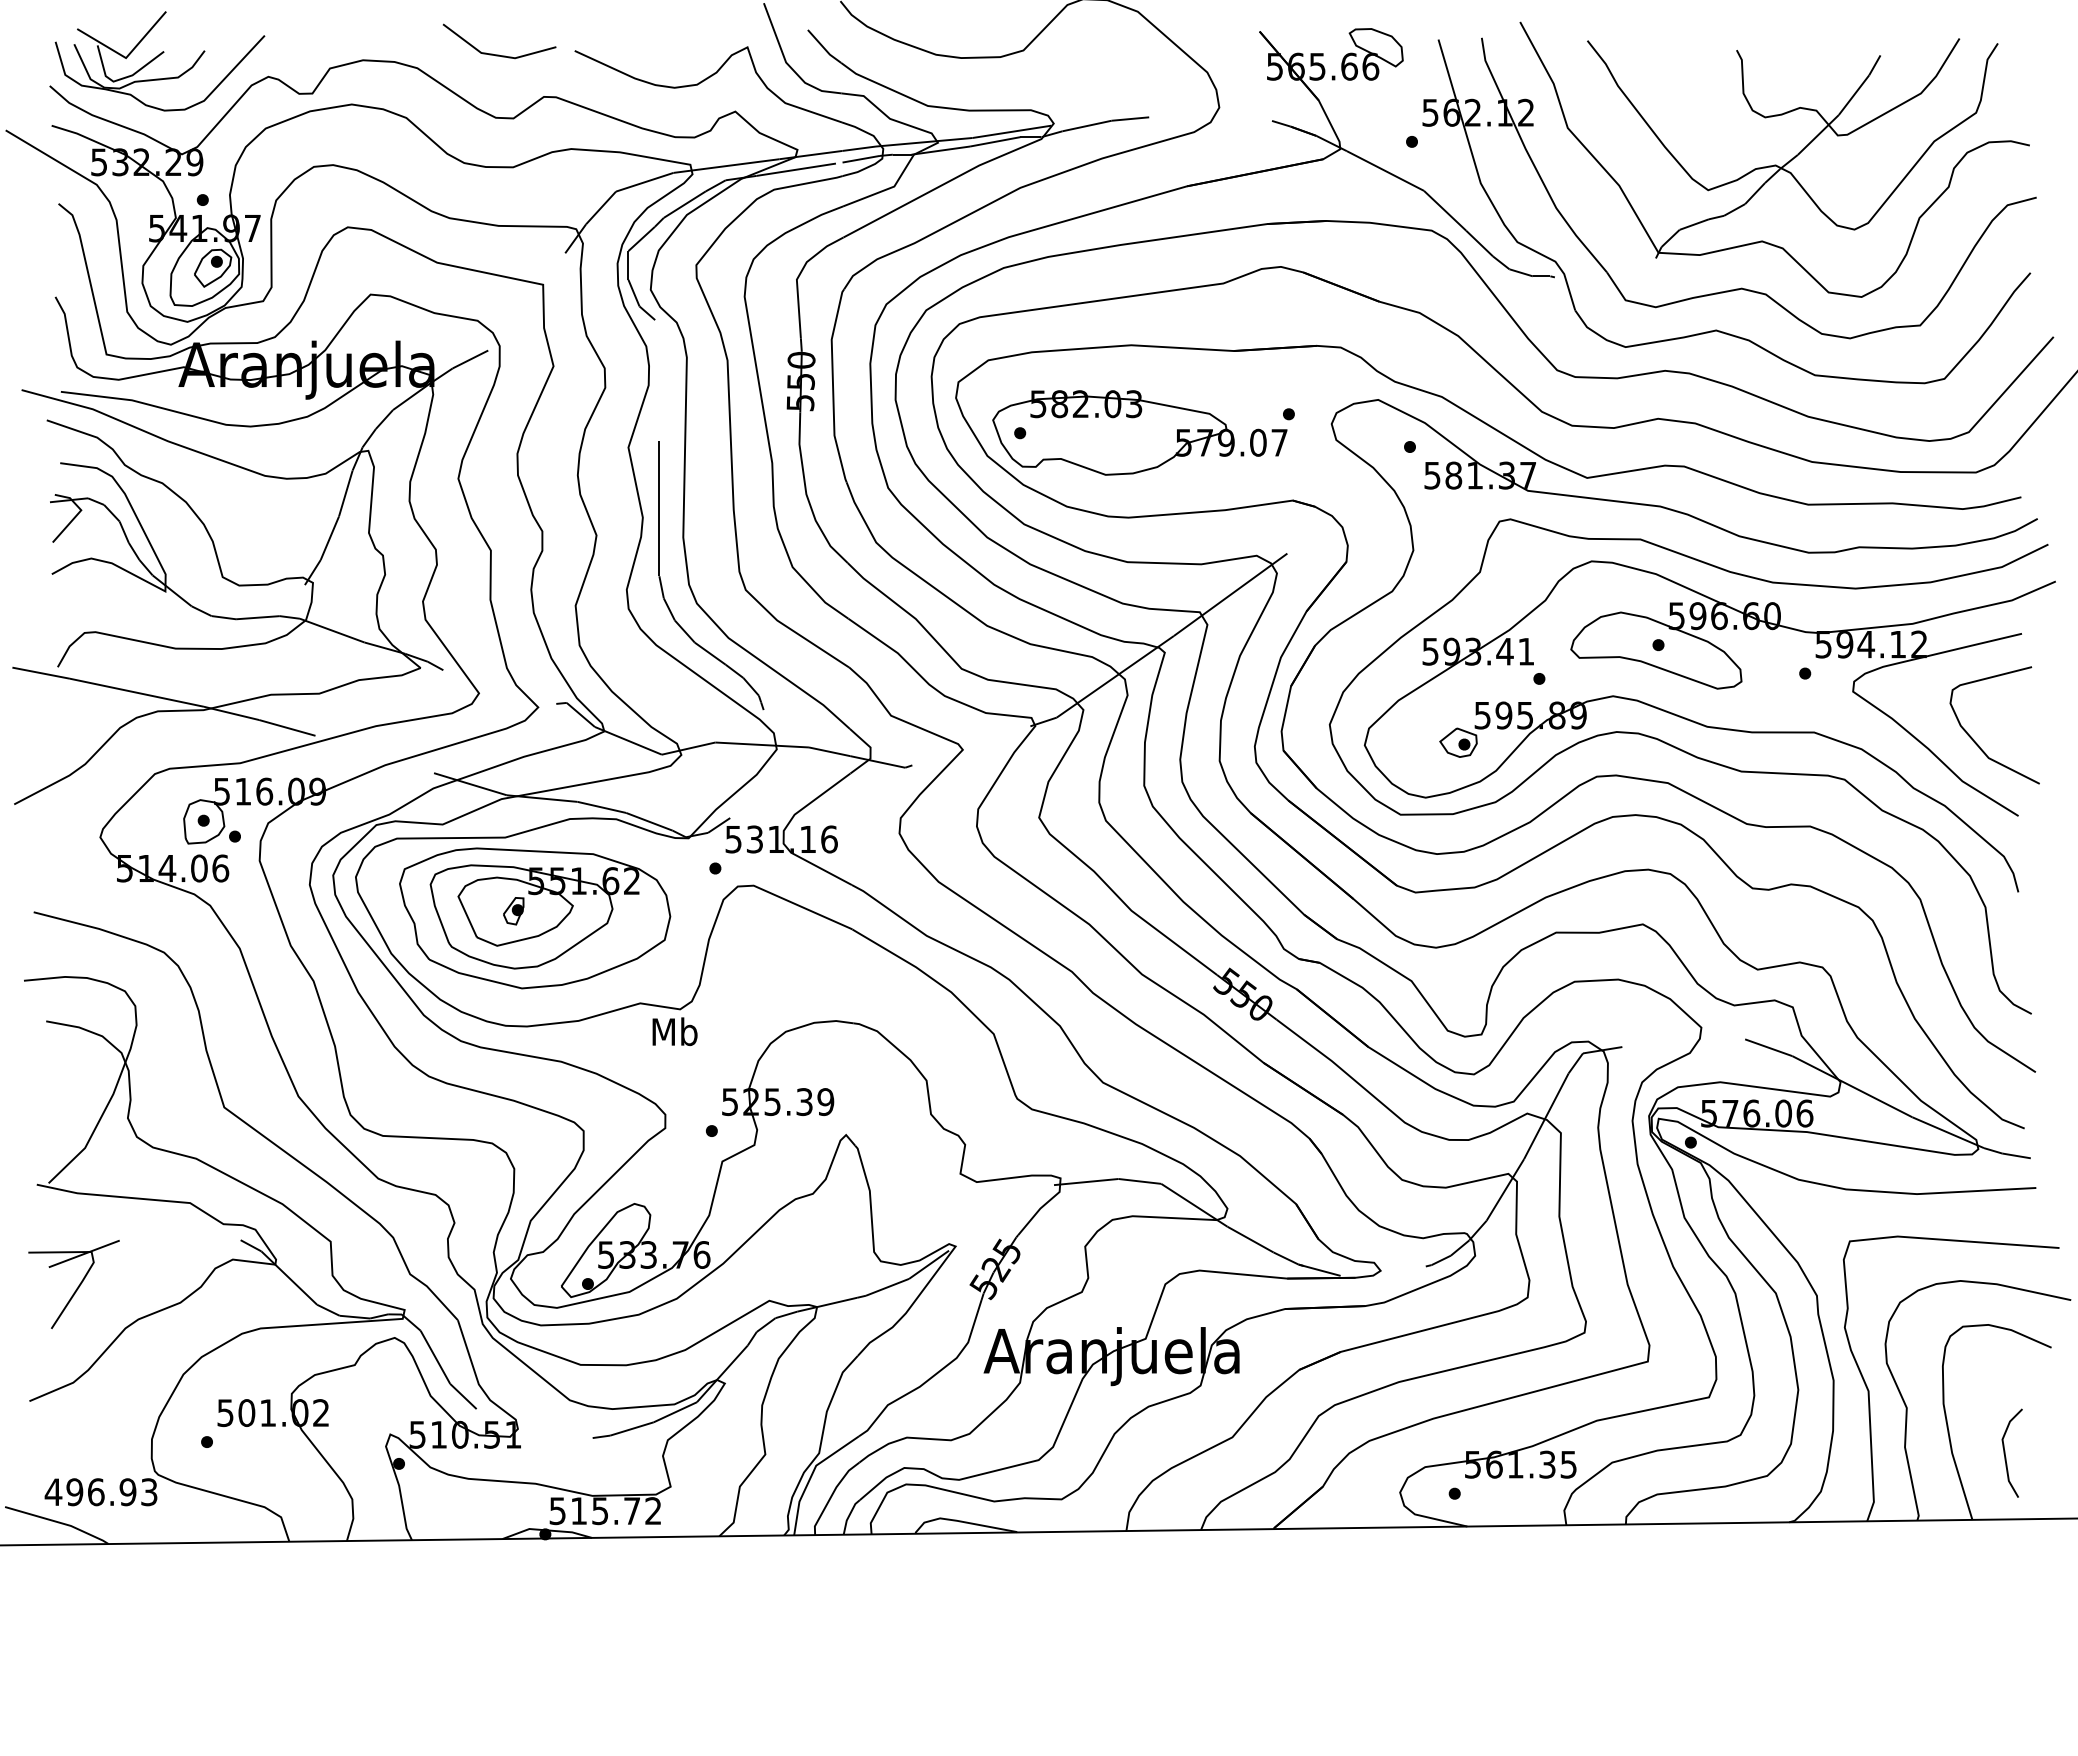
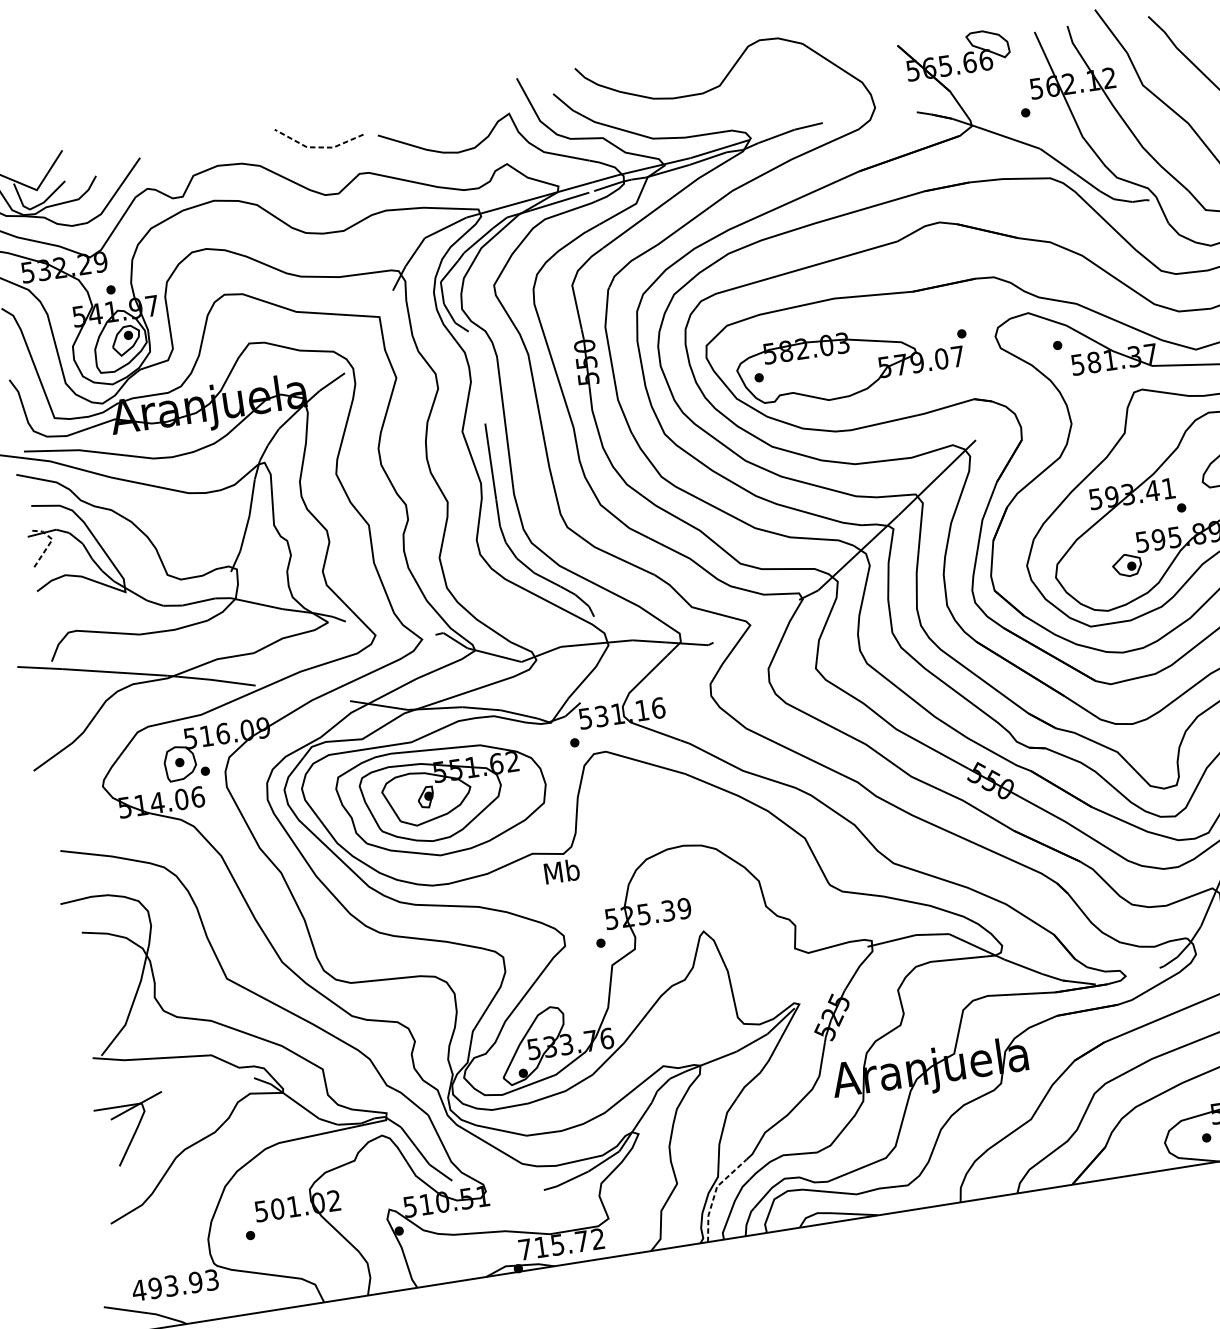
line: (495, 55) -> (318, 147), solid -> dashed
line: (78, 513) -> (50, 542), solid -> dashed
line: (811, 1475) -> (714, 1194), solid -> dashed
text: (96, 1492) -> (171, 1286), 496.93 -> 493.93
text: (557, 1511) -> (525, 1249), 515.72 -> 715.72

